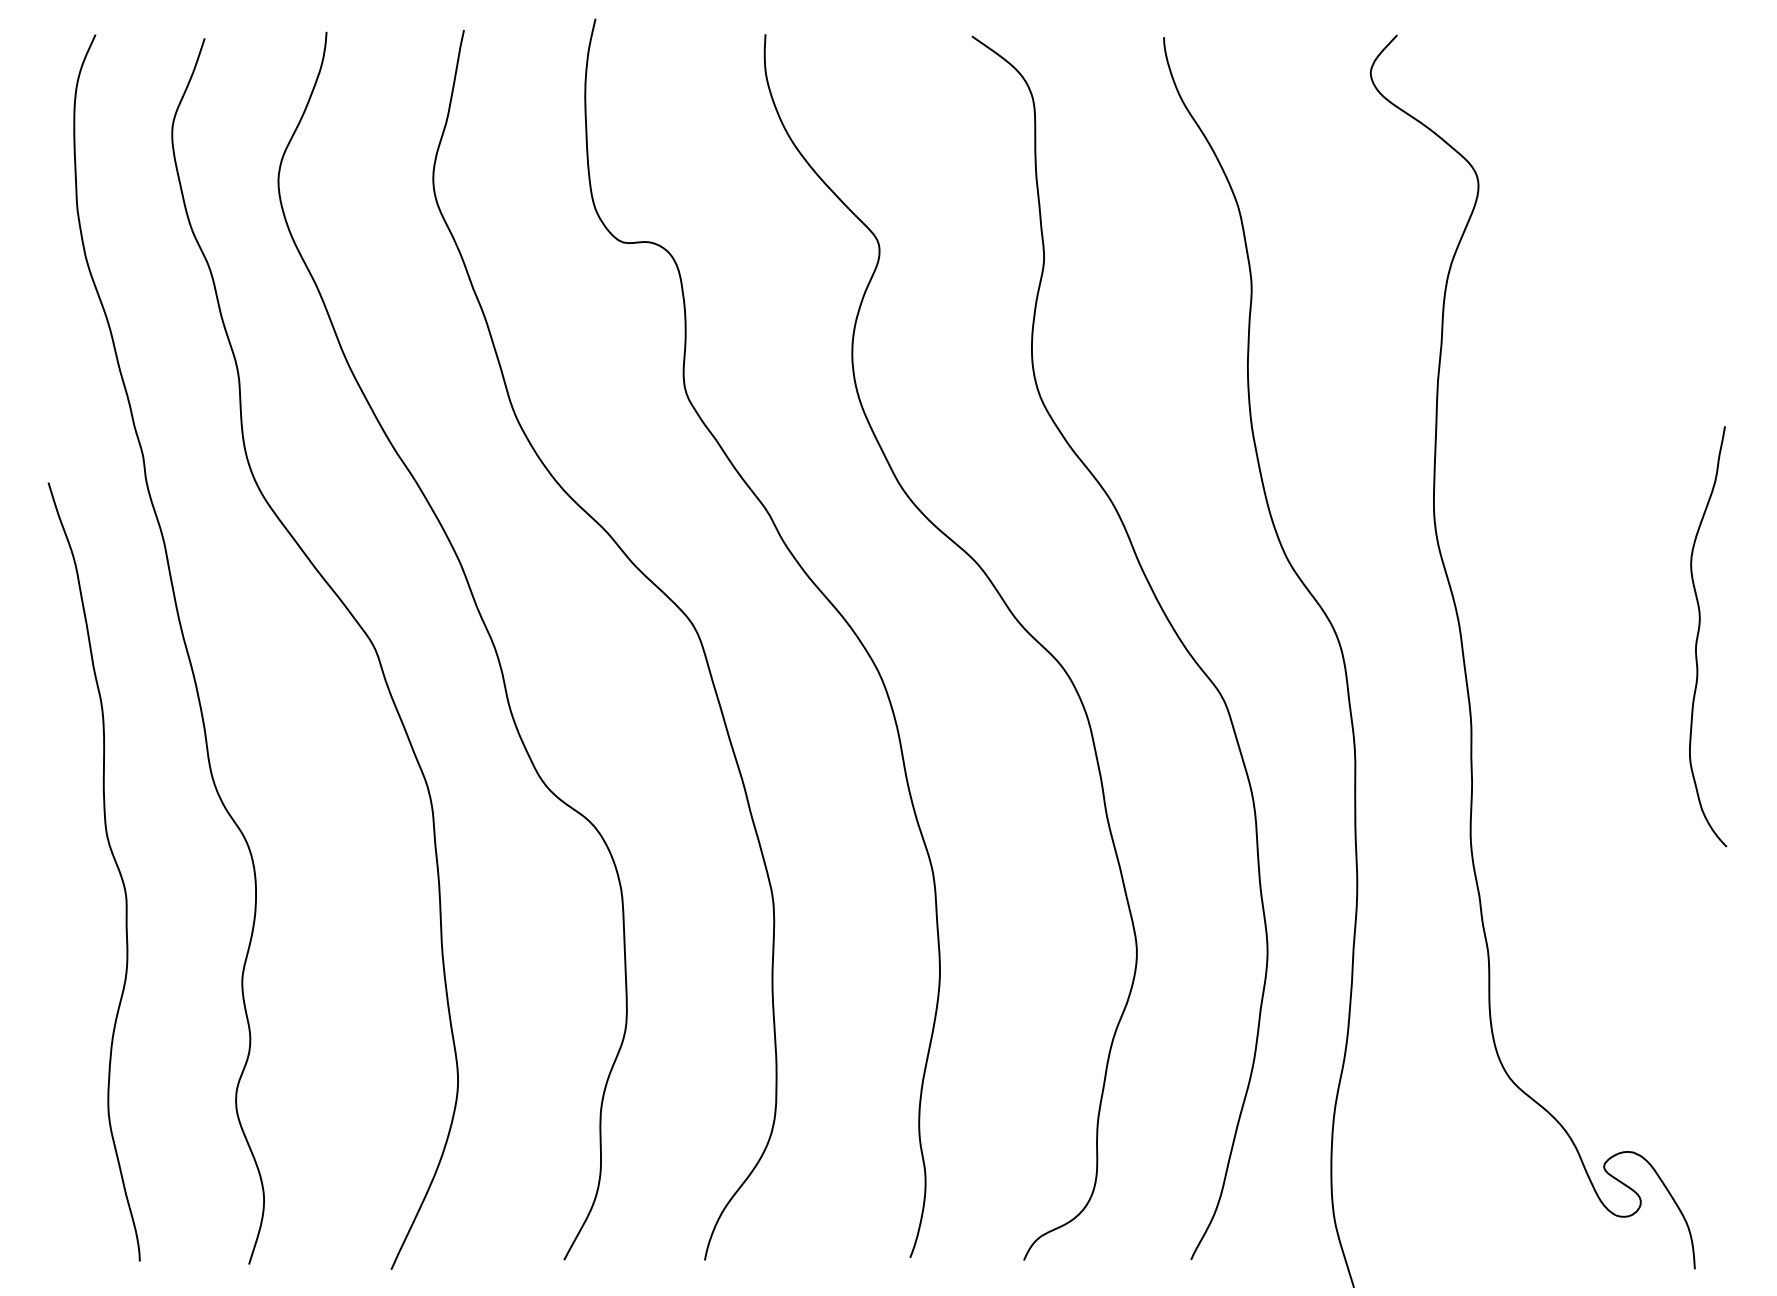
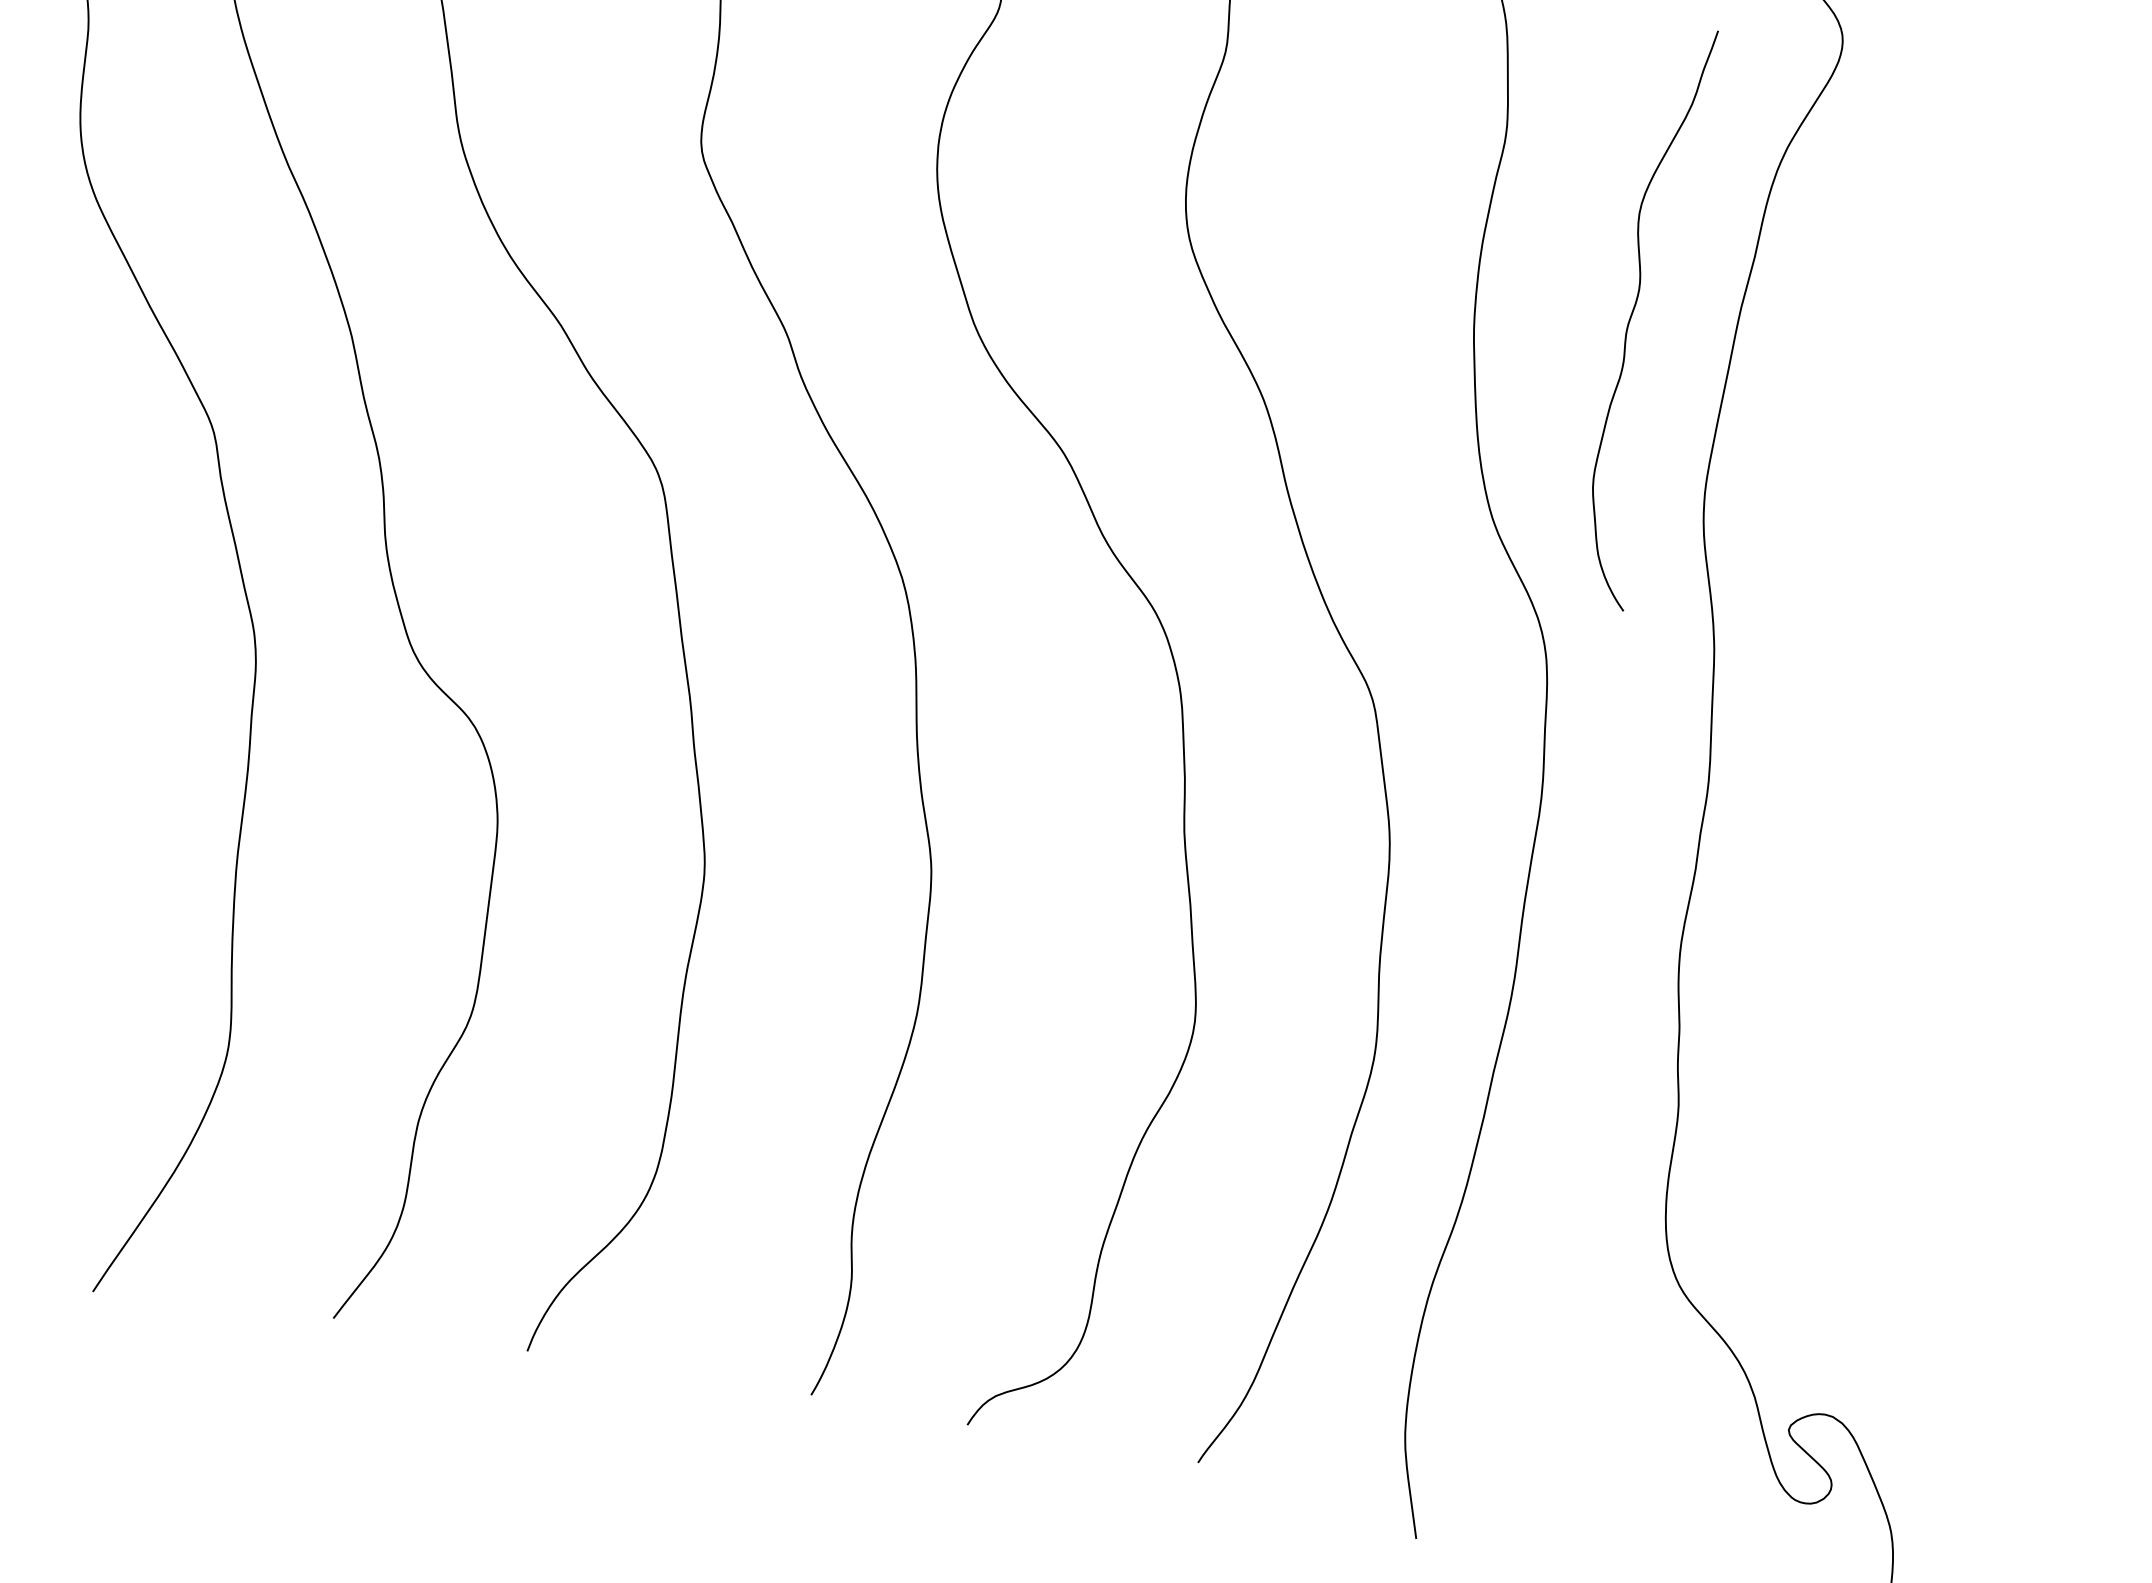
curve: (1699, 632) -> (1635, 309), moved

